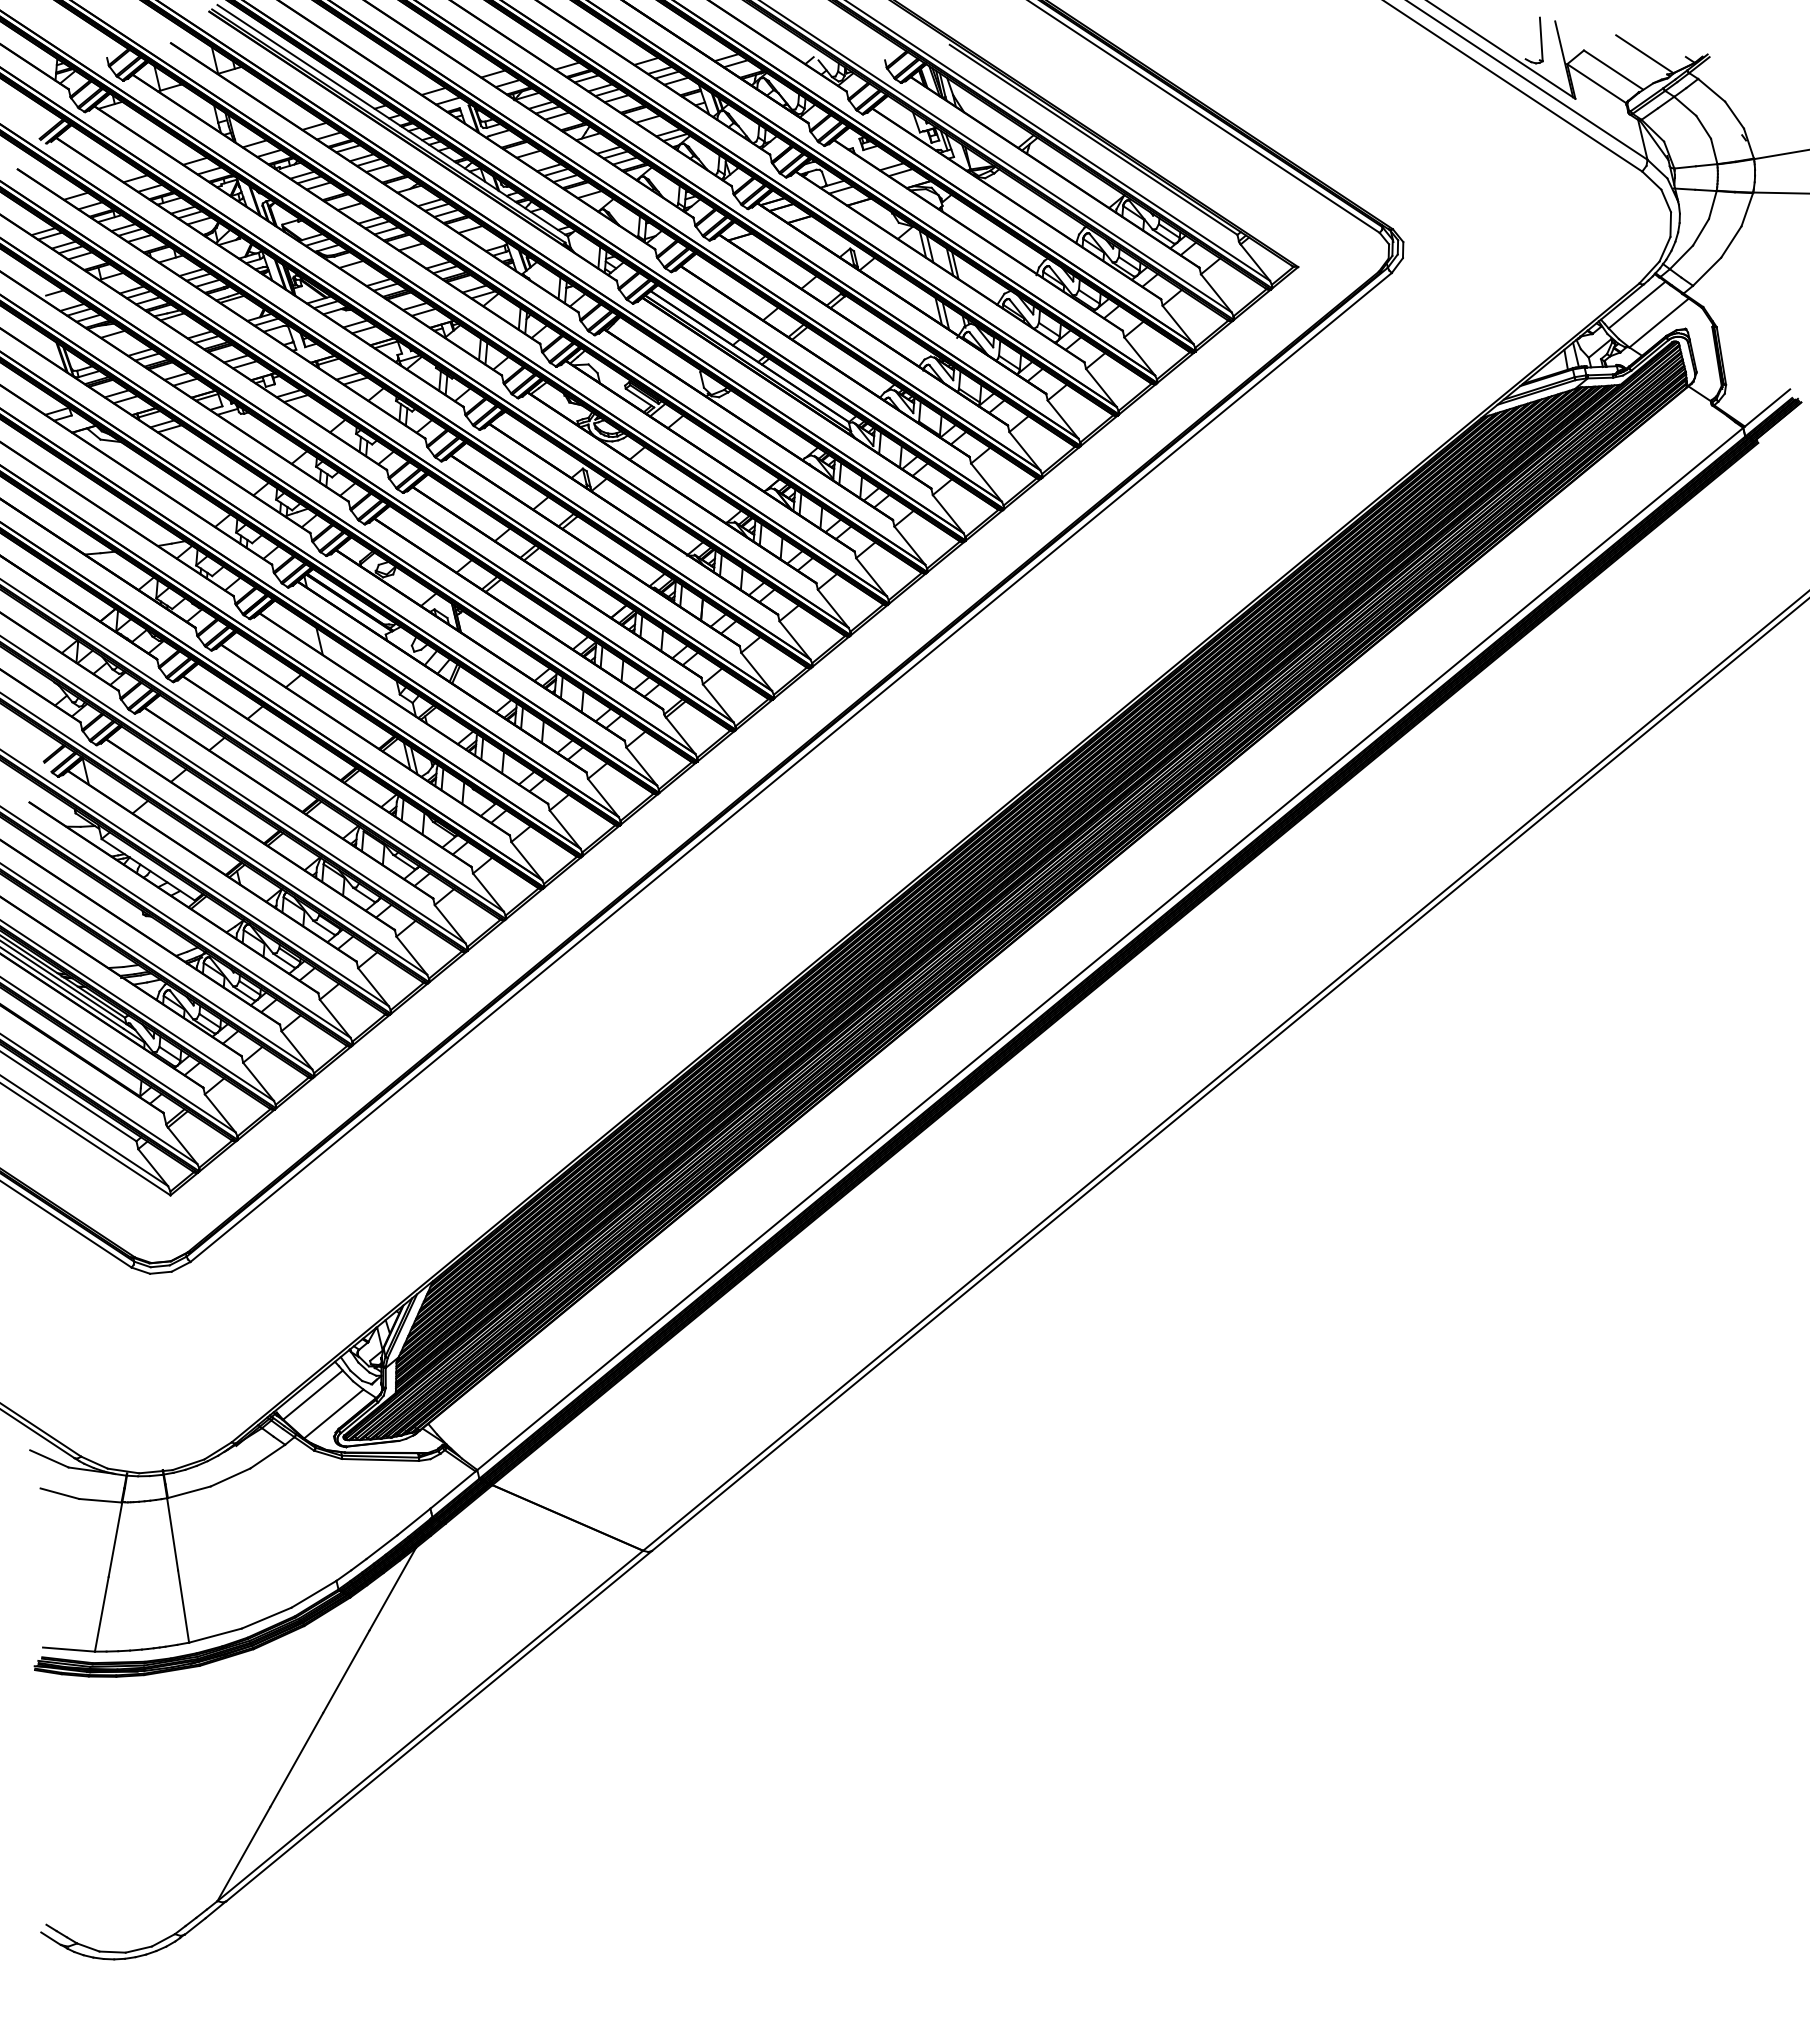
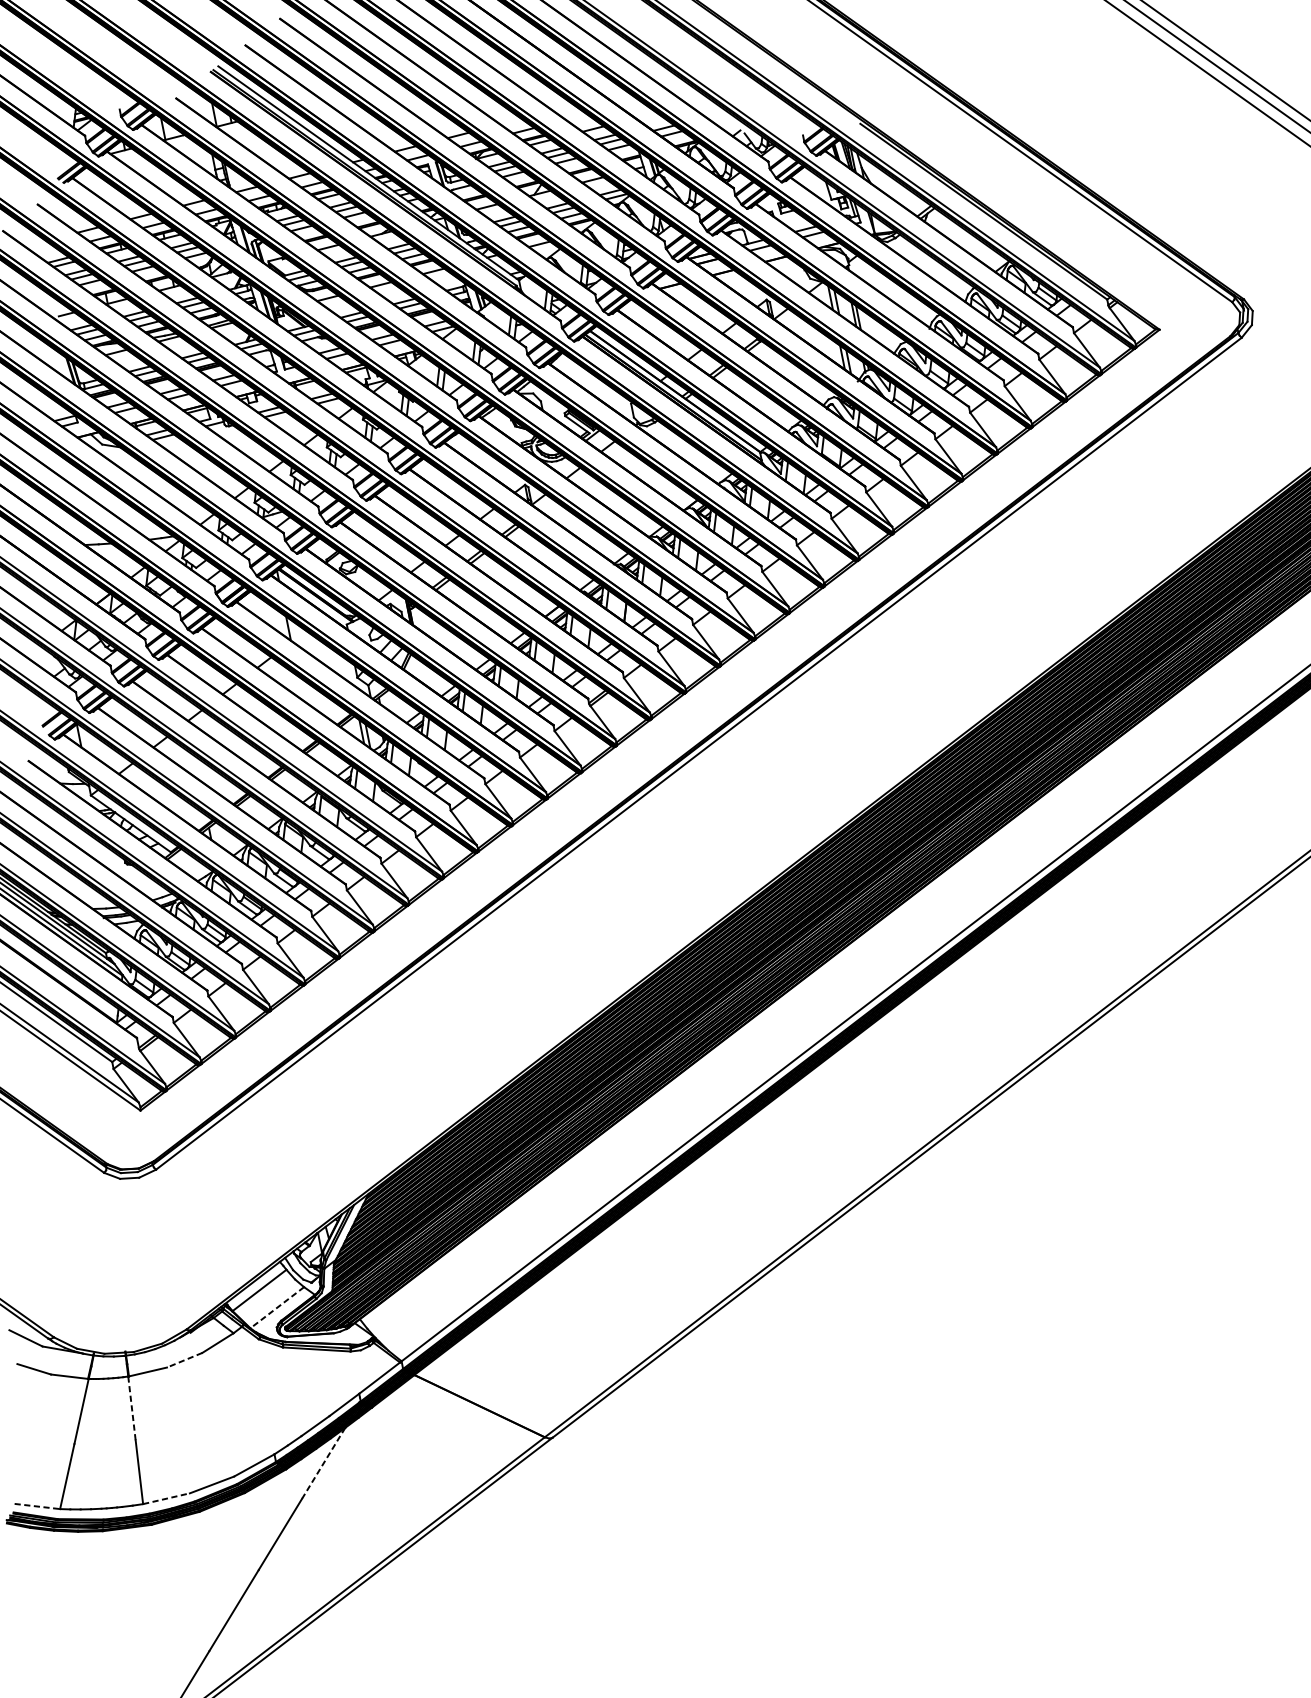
line: (333, 1414) -> (276, 1308), solid -> dashed
line: (230, 1477) -> (184, 1360), solid -> dashed
line: (172, 1534) -> (131, 1408), solid -> dashed
line: (392, 1589) -> (323, 1463), solid -> dashed
line: (215, 1635) -> (166, 1498), solid -> dashed
line: (69, 1649) -> (37, 1506), solid -> dashed

